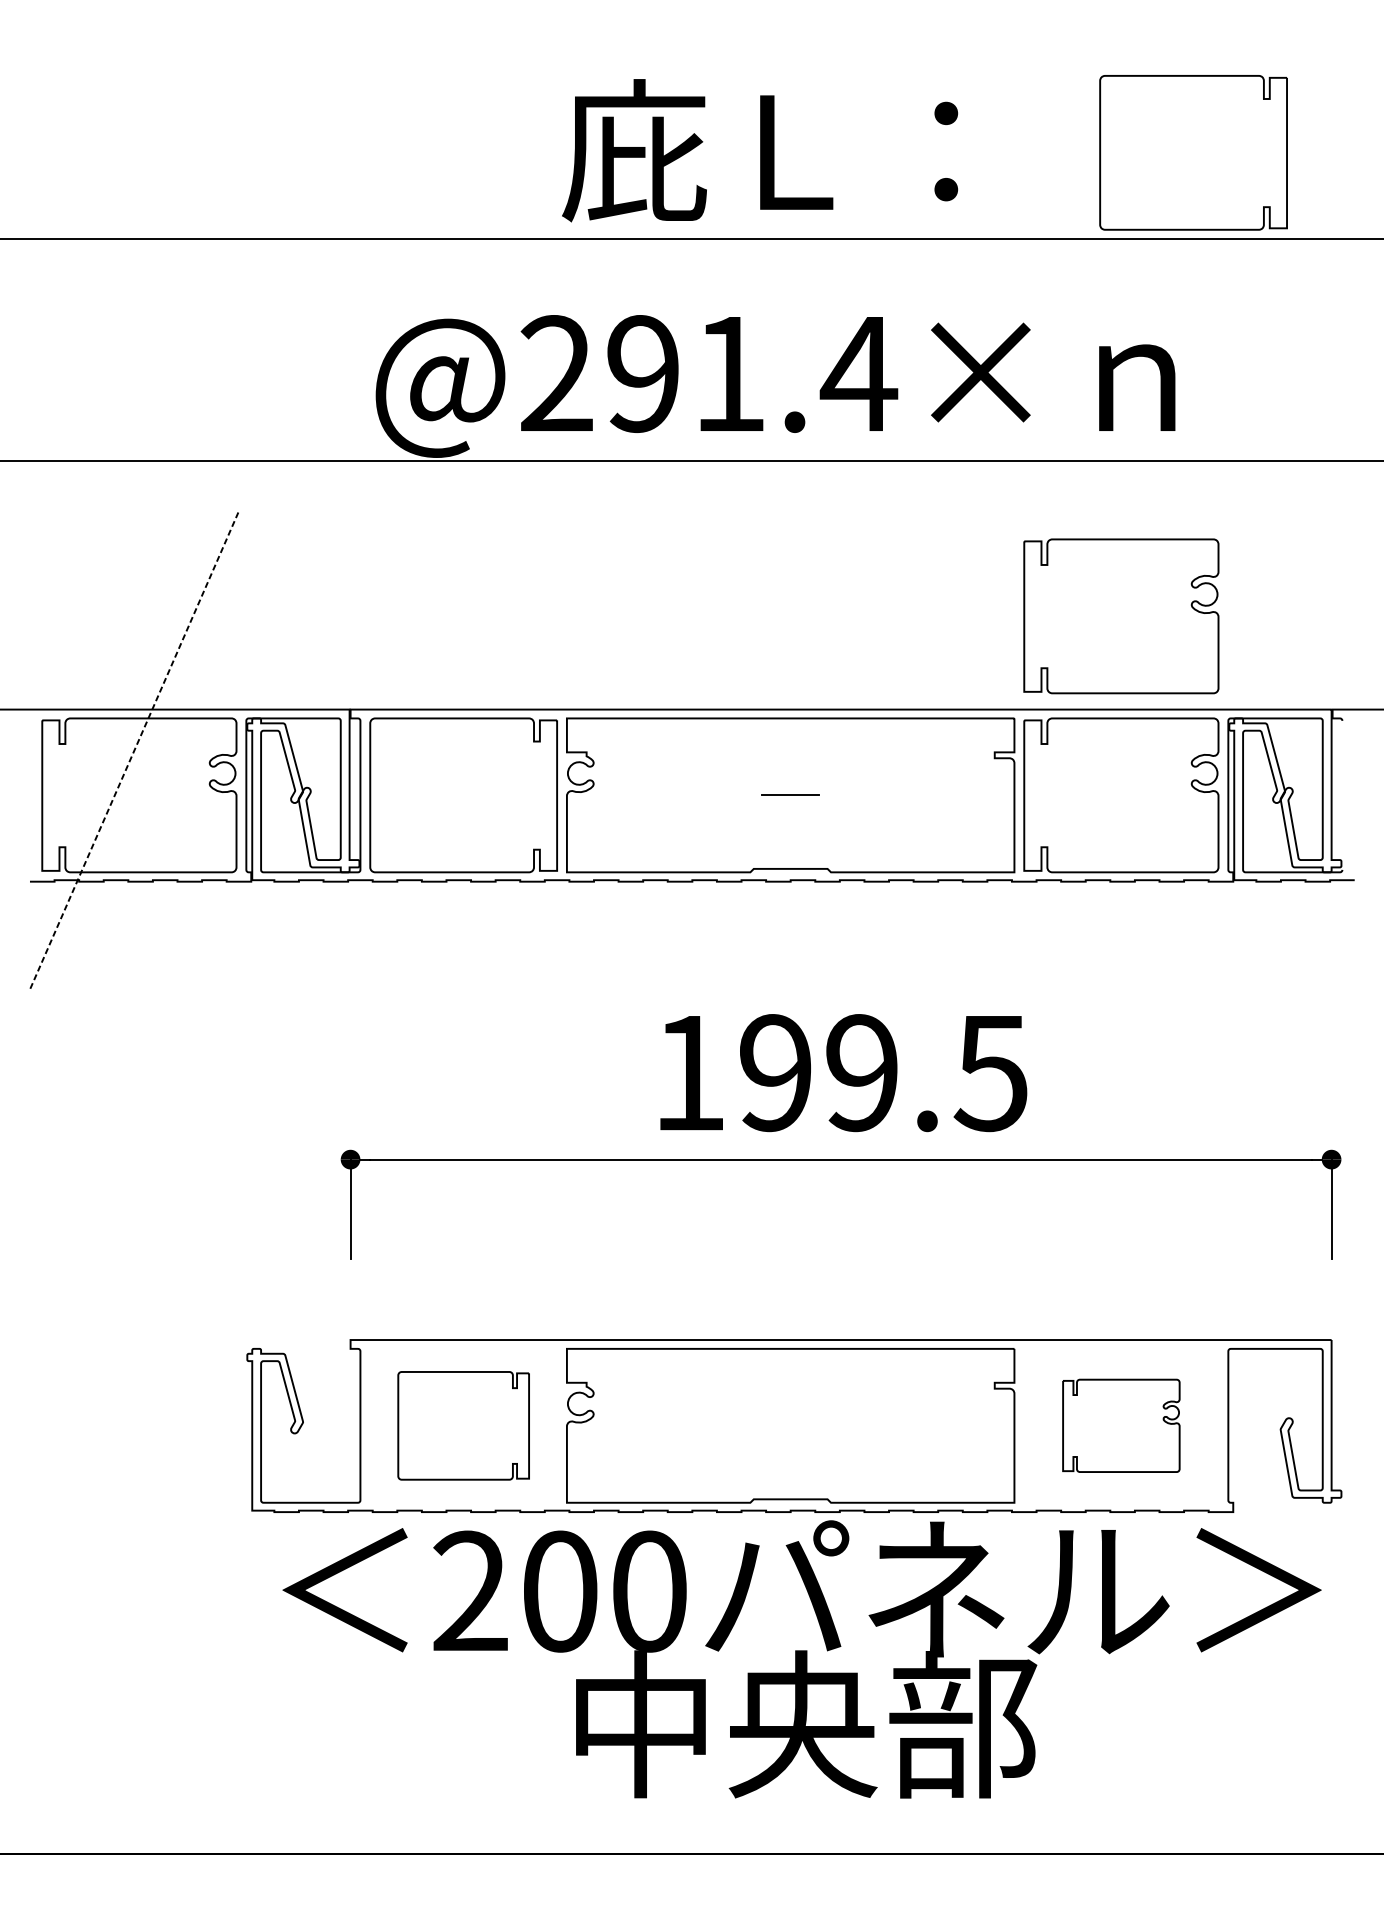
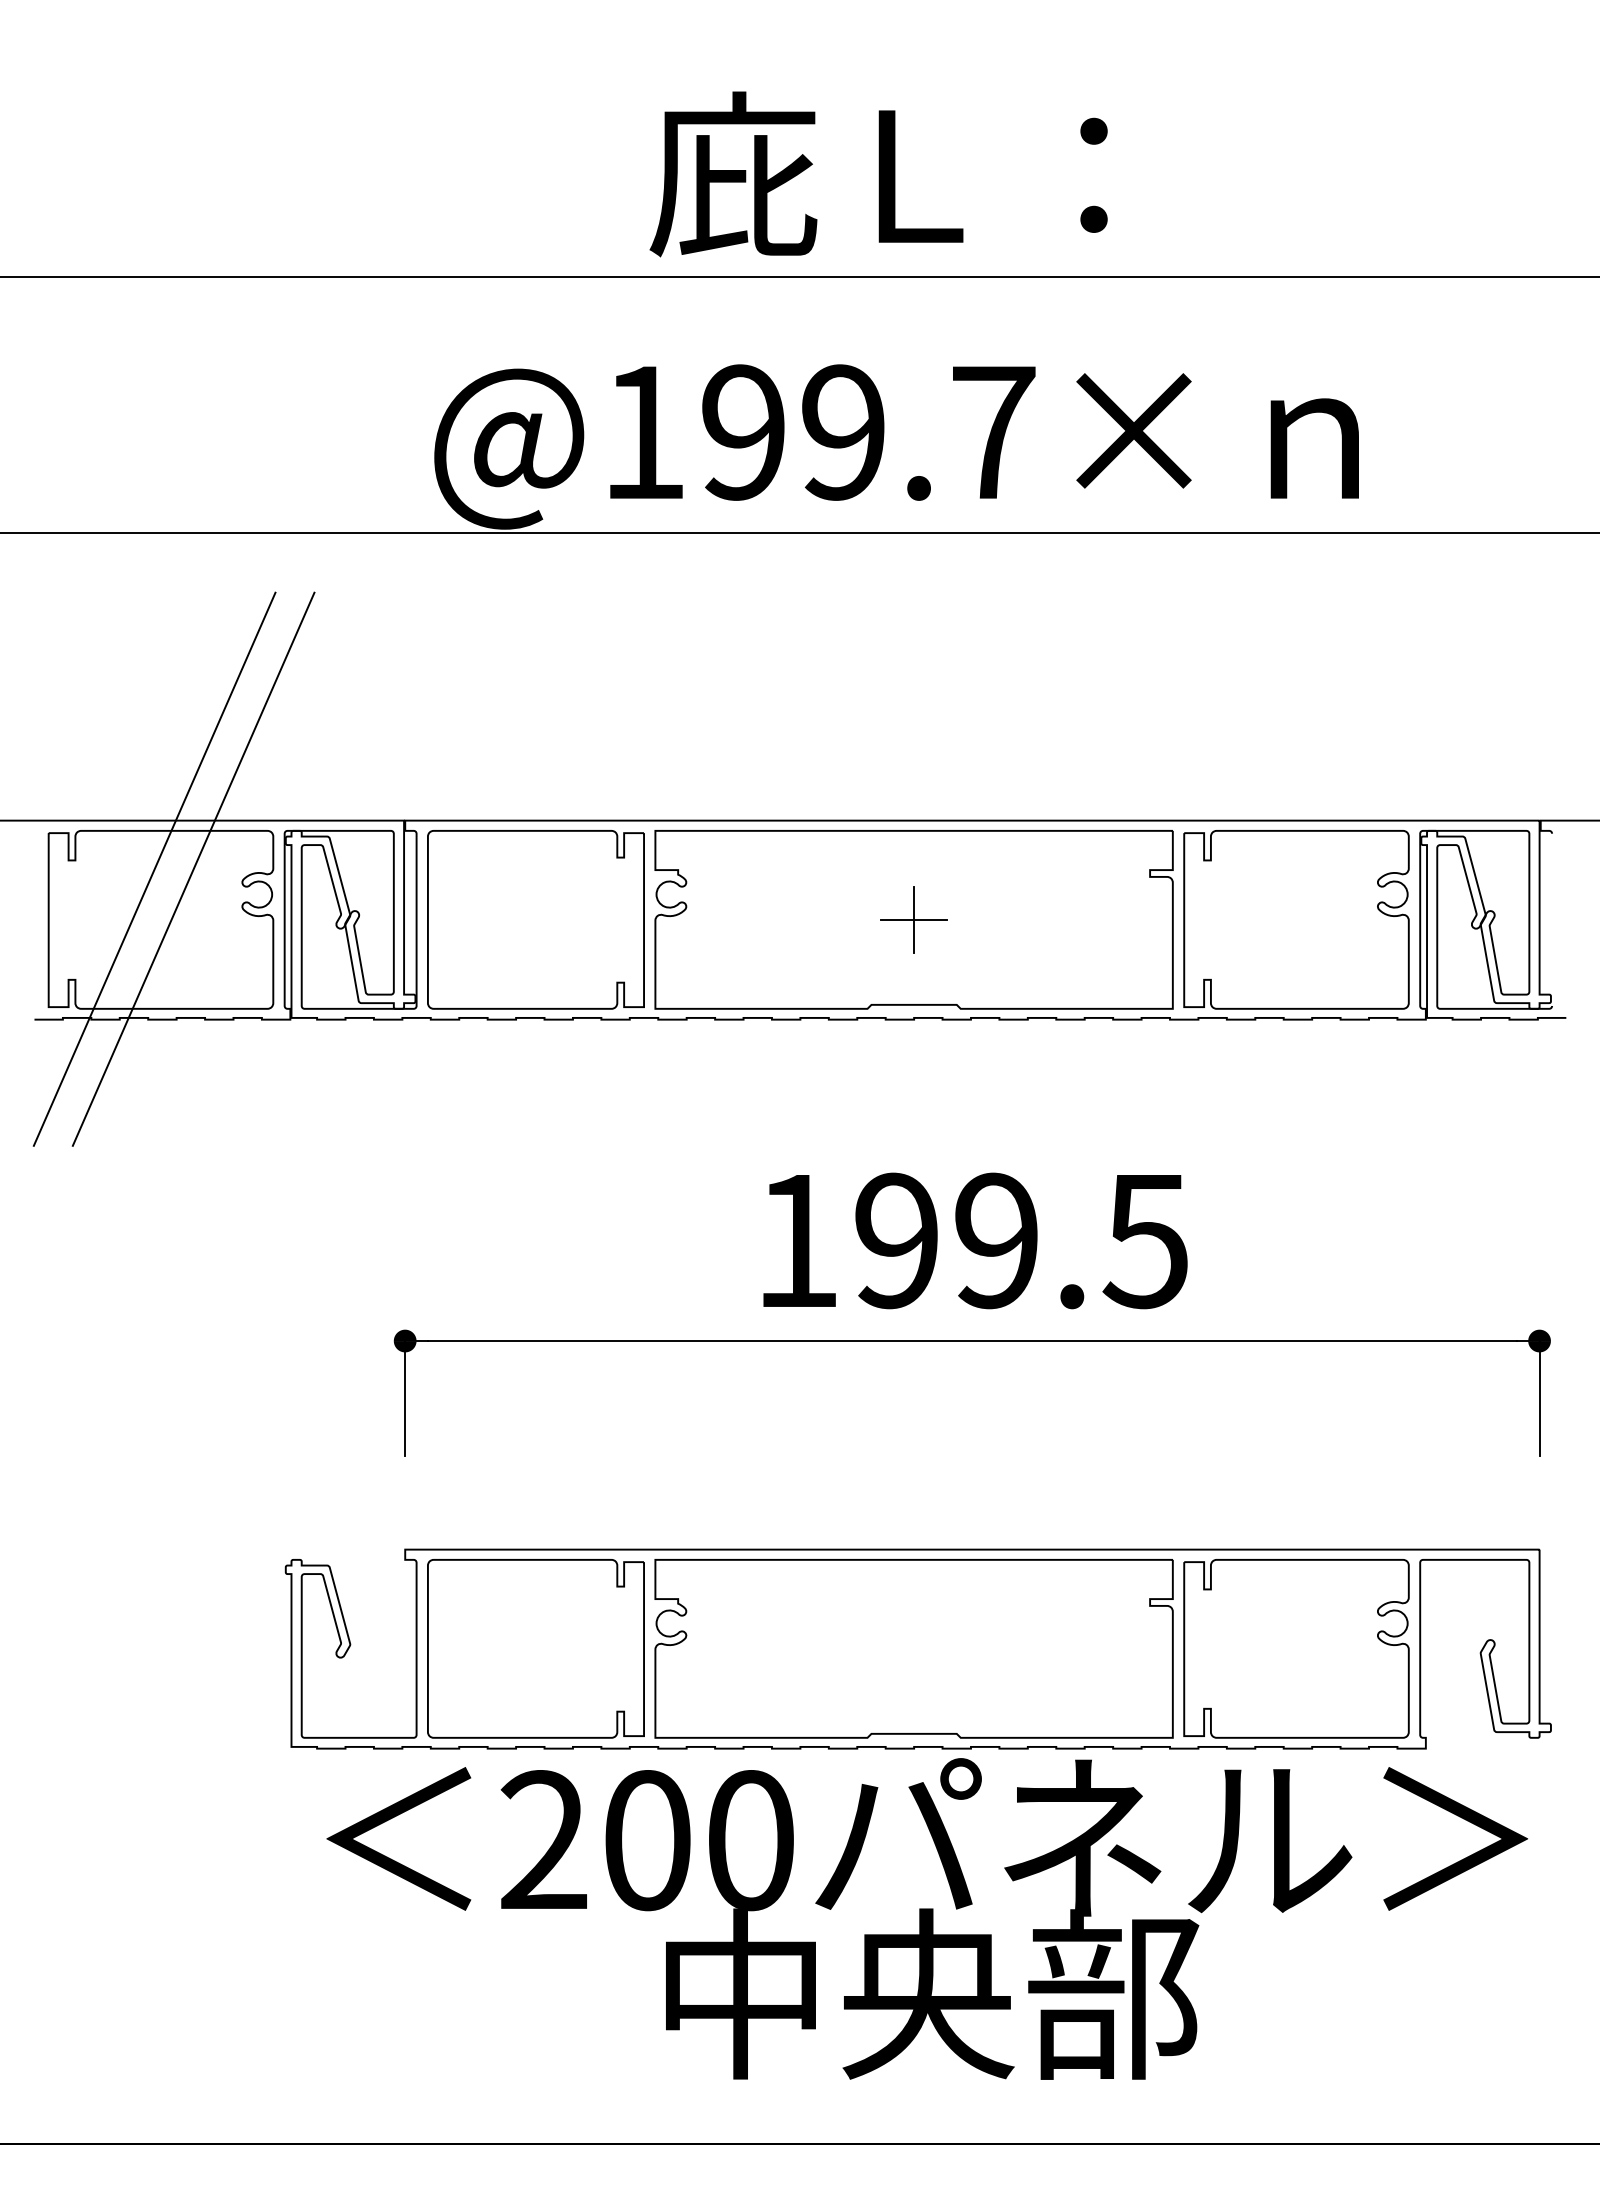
part: (1193, 152) -> (1379, 176), removed
text: (708, 373) -> (819, 432), @291.4× -> @199.7×
part: (1121, 616) -> (1296, 712), removed
line: (167, 750) -> (193, 868), added
line: (133, 751) -> (154, 869), dashed -> solid
line: (791, 795) -> (914, 919), added
part: (463, 1425) -> (535, 1648), size x1.43
part: (1121, 1425) -> (1296, 1648), size x1.67

